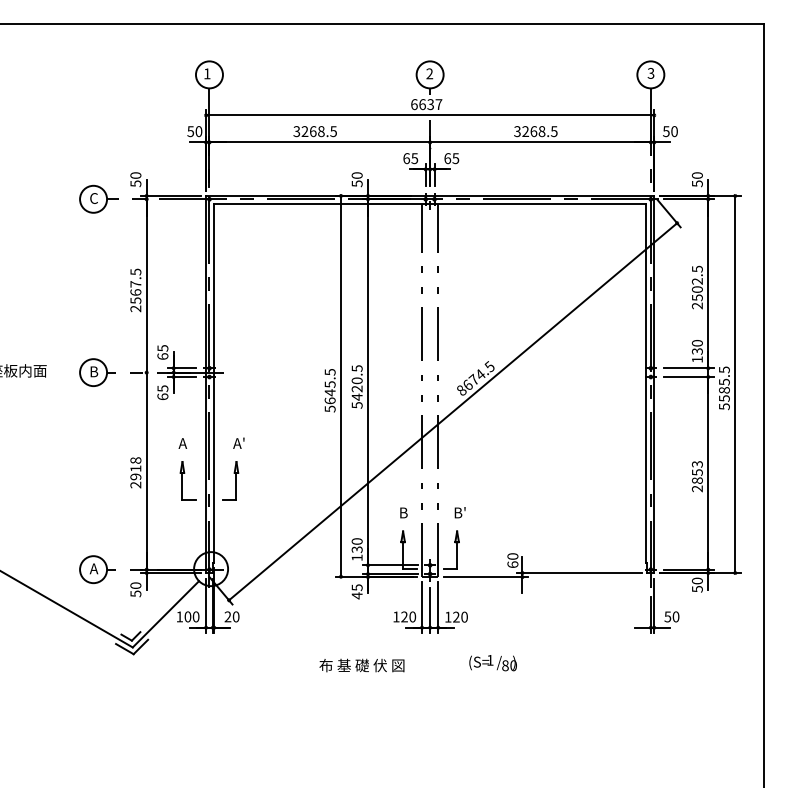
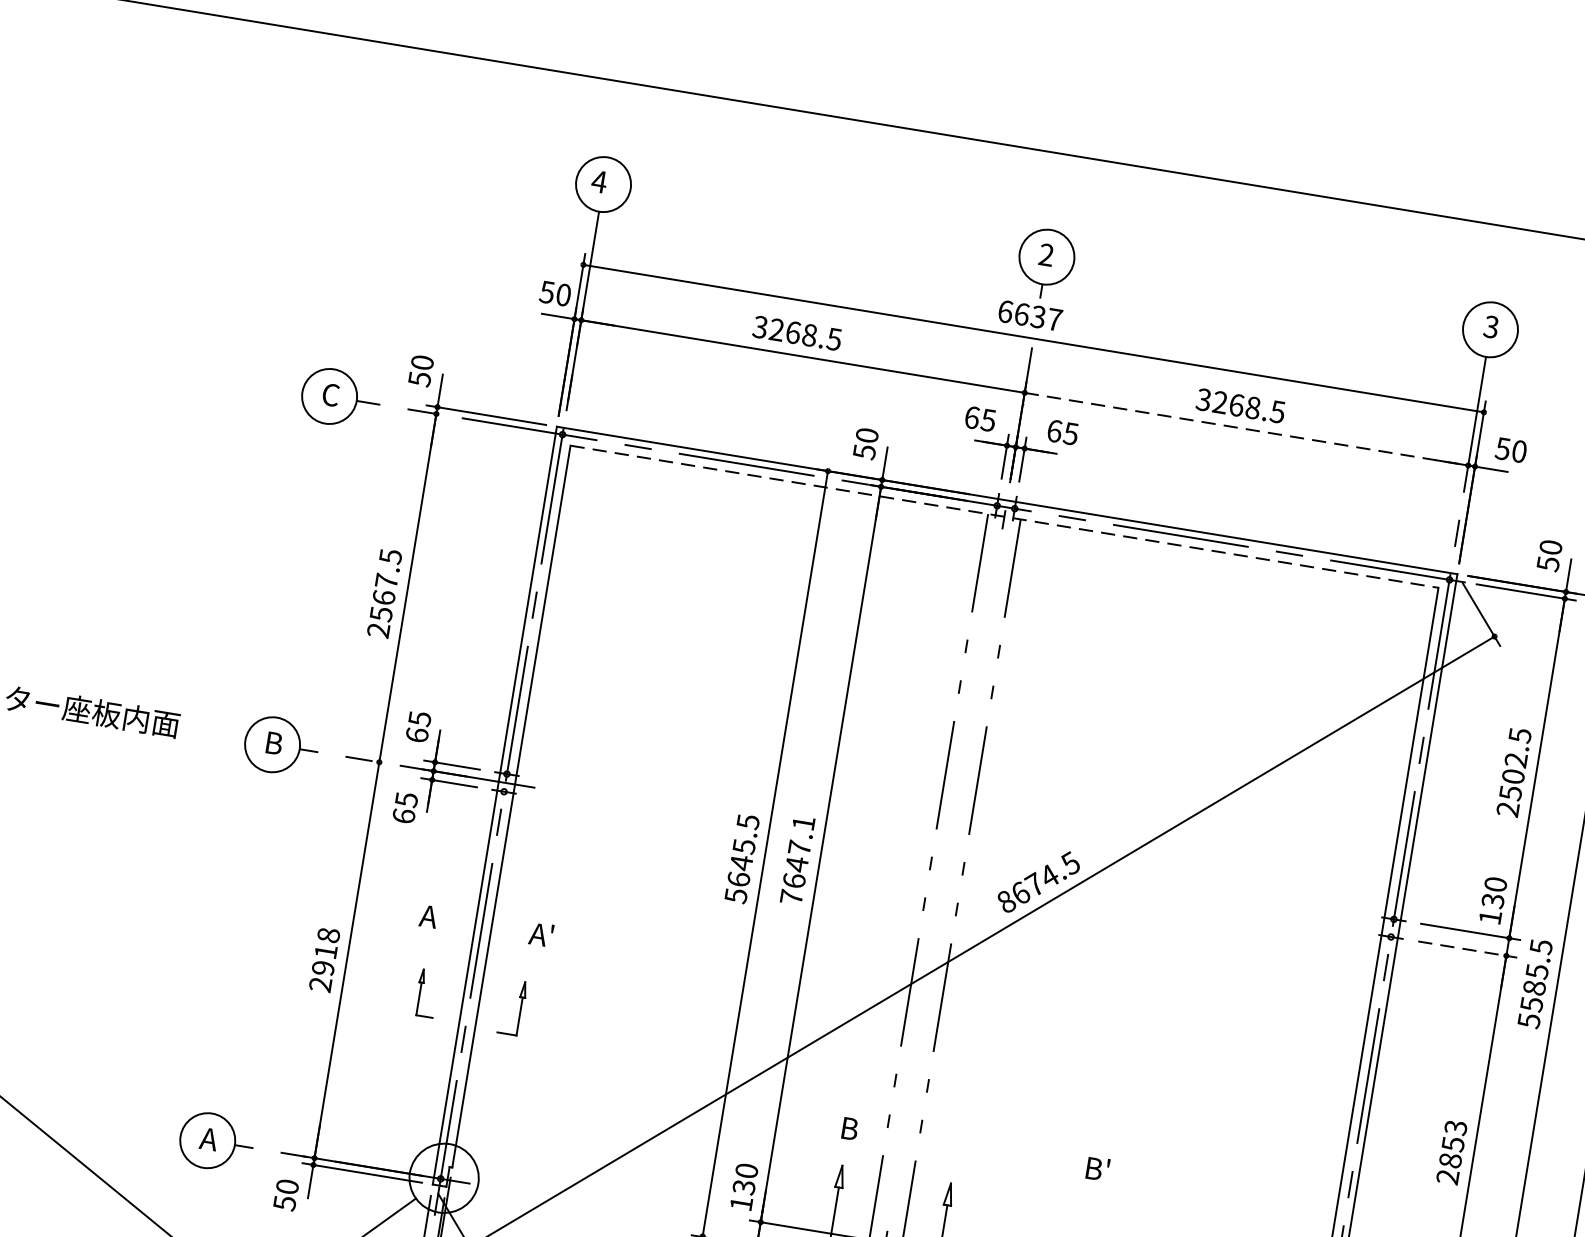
text: (206, 73) -> (597, 180), 1 -> 4
line: (540, 142) -> (1246, 429), solid -> dashed
line: (430, 204) -> (1005, 517), solid -> dashed
line: (689, 377) -> (1468, 950), solid -> dashed
text: (356, 386) -> (796, 859), 5420.5 -> 7647.1
part: (187, 480) -> (425, 992), size x0.6
part: (230, 480) -> (512, 1006), size x0.7
text: (459, 512) -> (1096, 1168), moved

